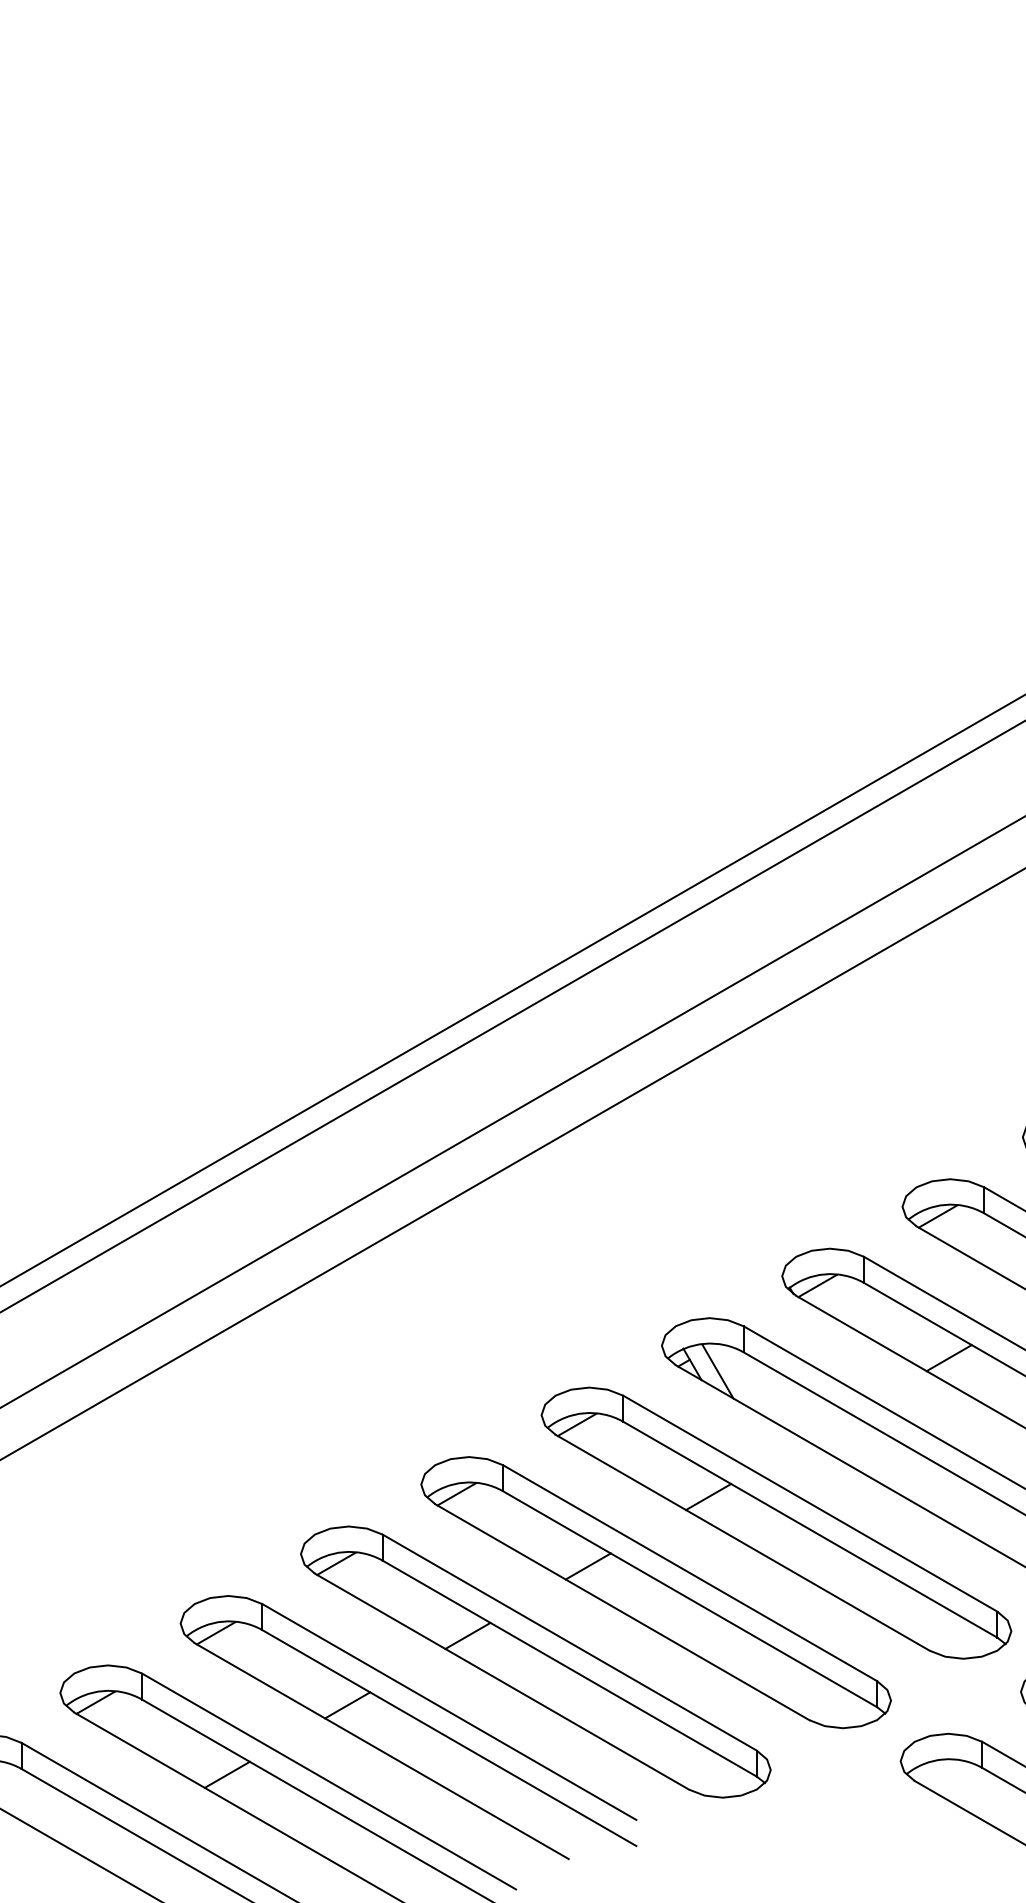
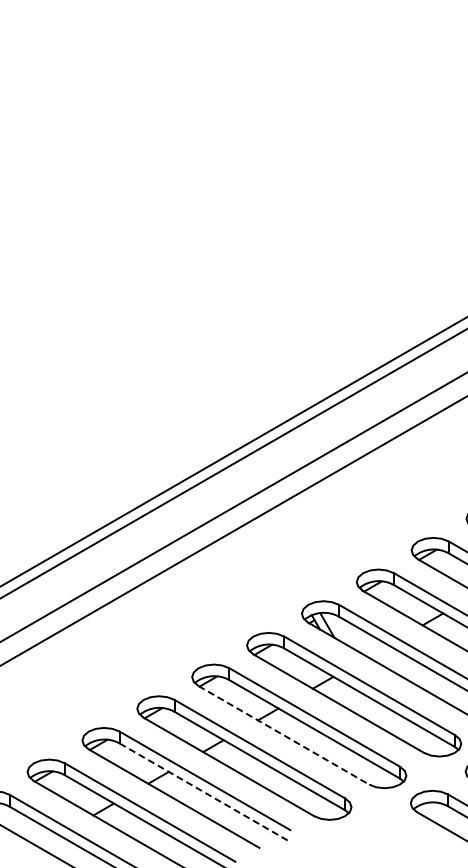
line: (621, 1612) -> (283, 735), solid -> dashed
line: (450, 1737) -> (205, 792), solid -> dashed

